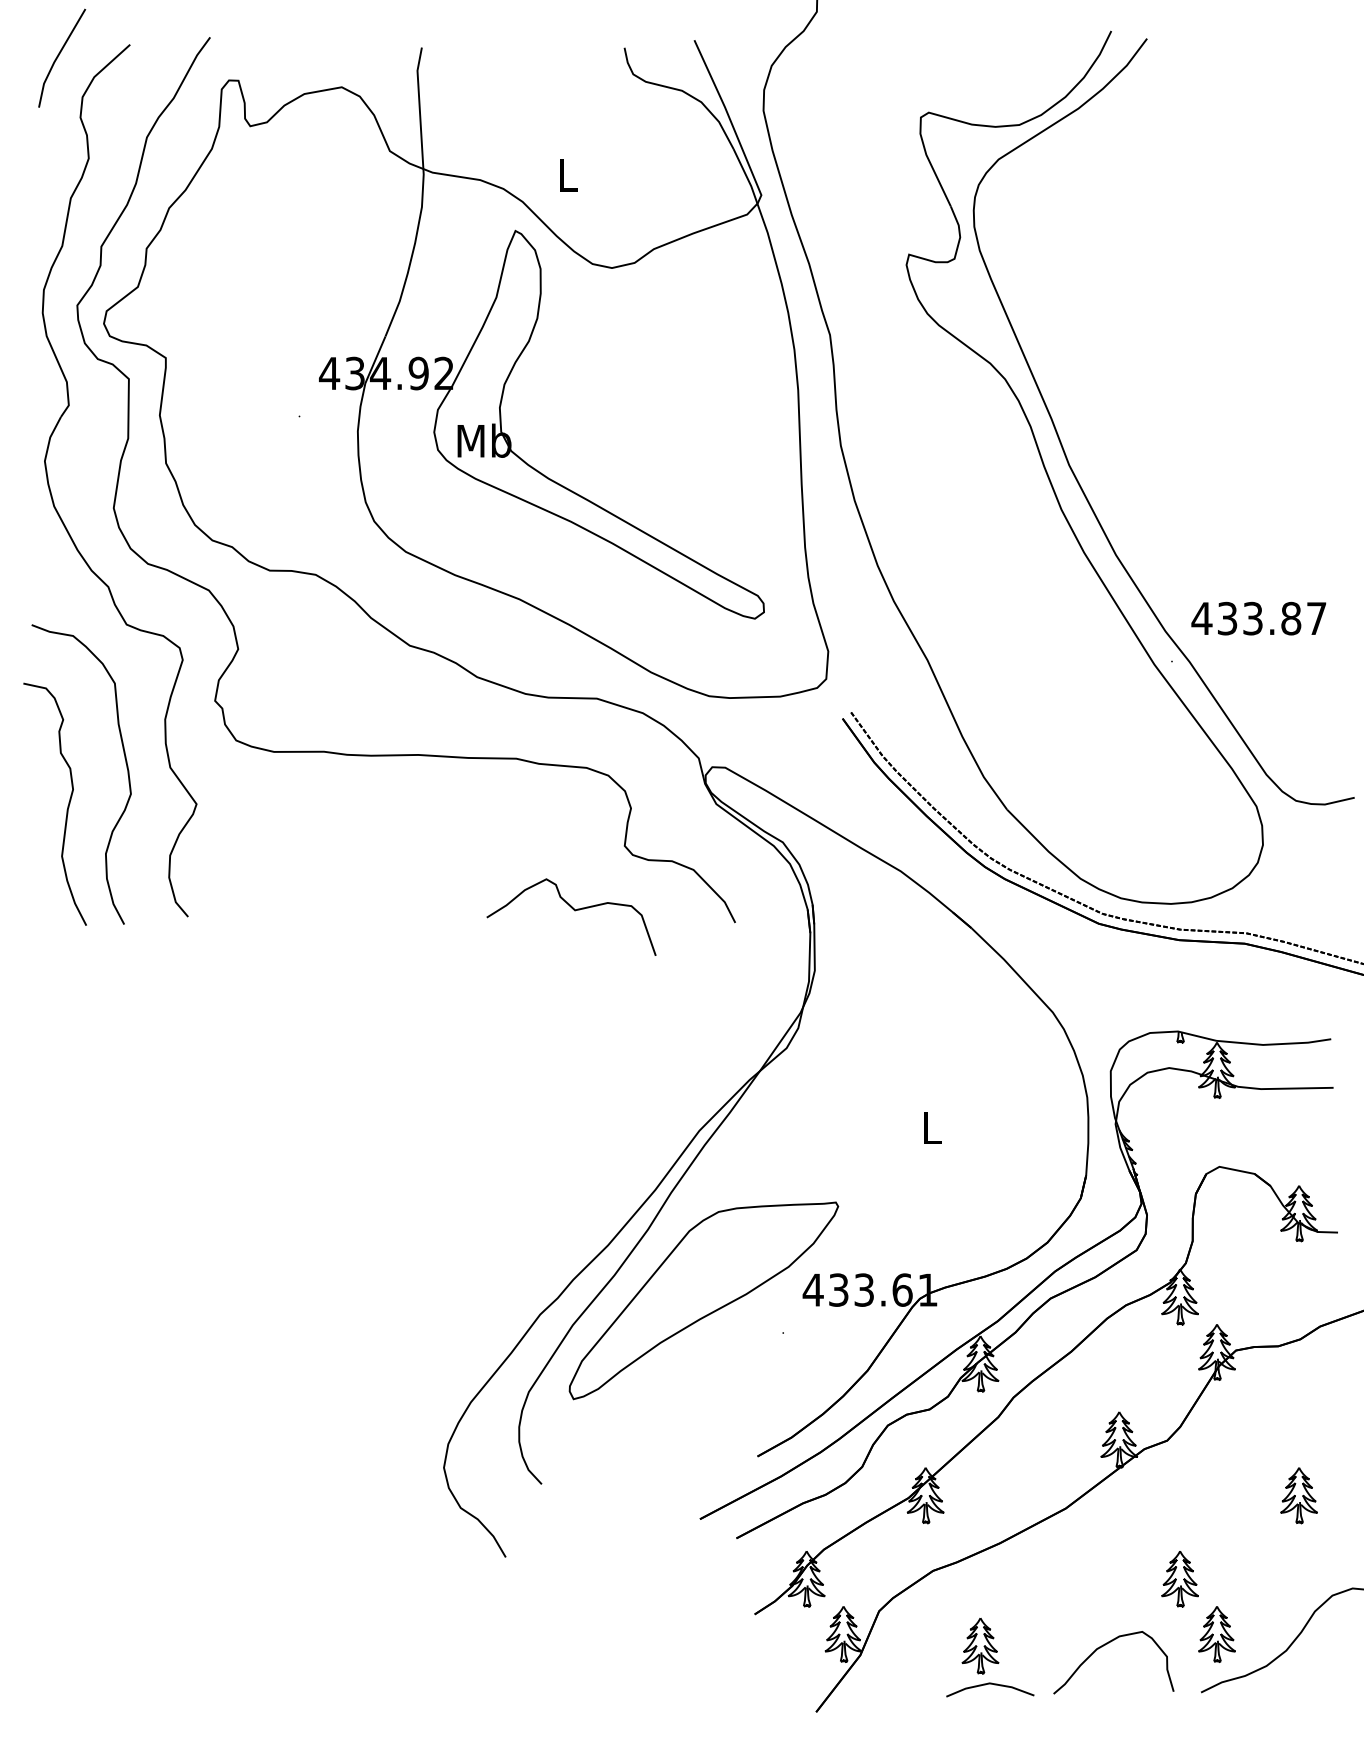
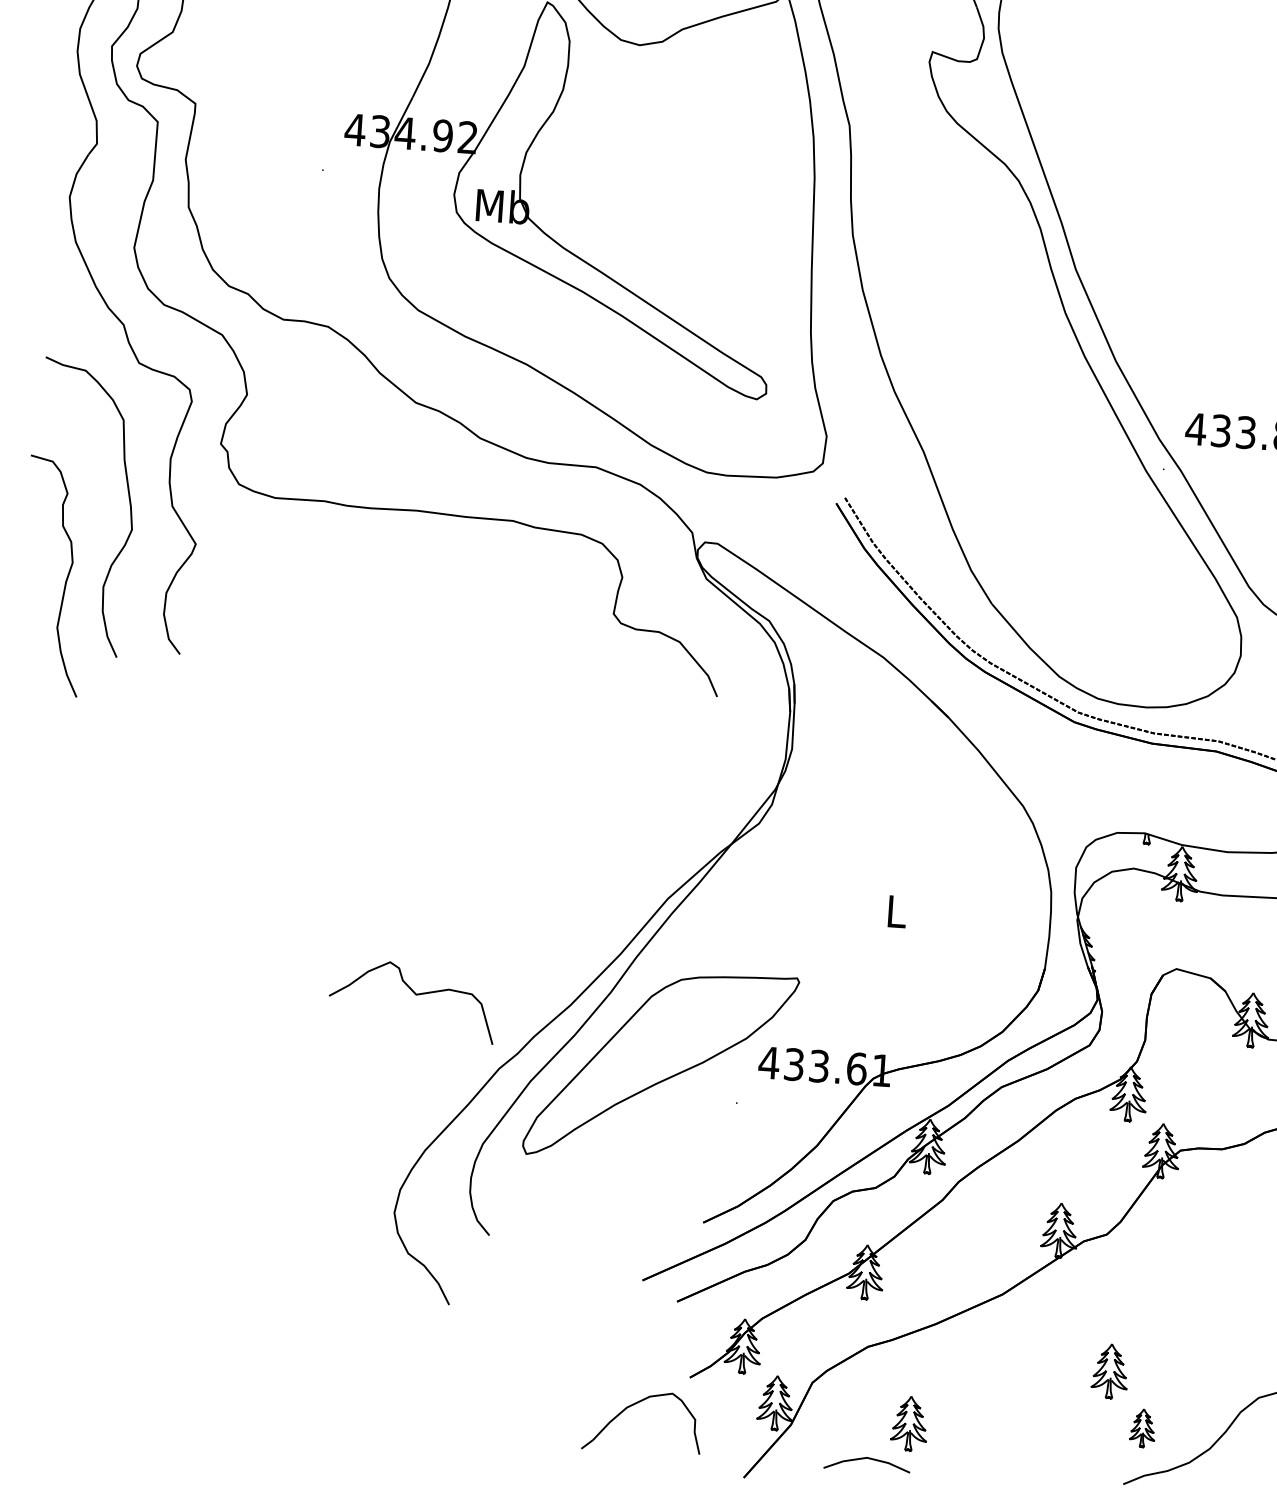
curve: (67, 805) -> (66, 578), moved
curve: (574, 911) -> (415, 995), moved
part: (1298, 1495) -> (1232, 1297), removed
part: (1216, 1634) -> (1142, 1428), size x0.7
curve: (1102, 1647) -> (632, 1406), moved
line: (990, 1684) -> (867, 1458), moved

